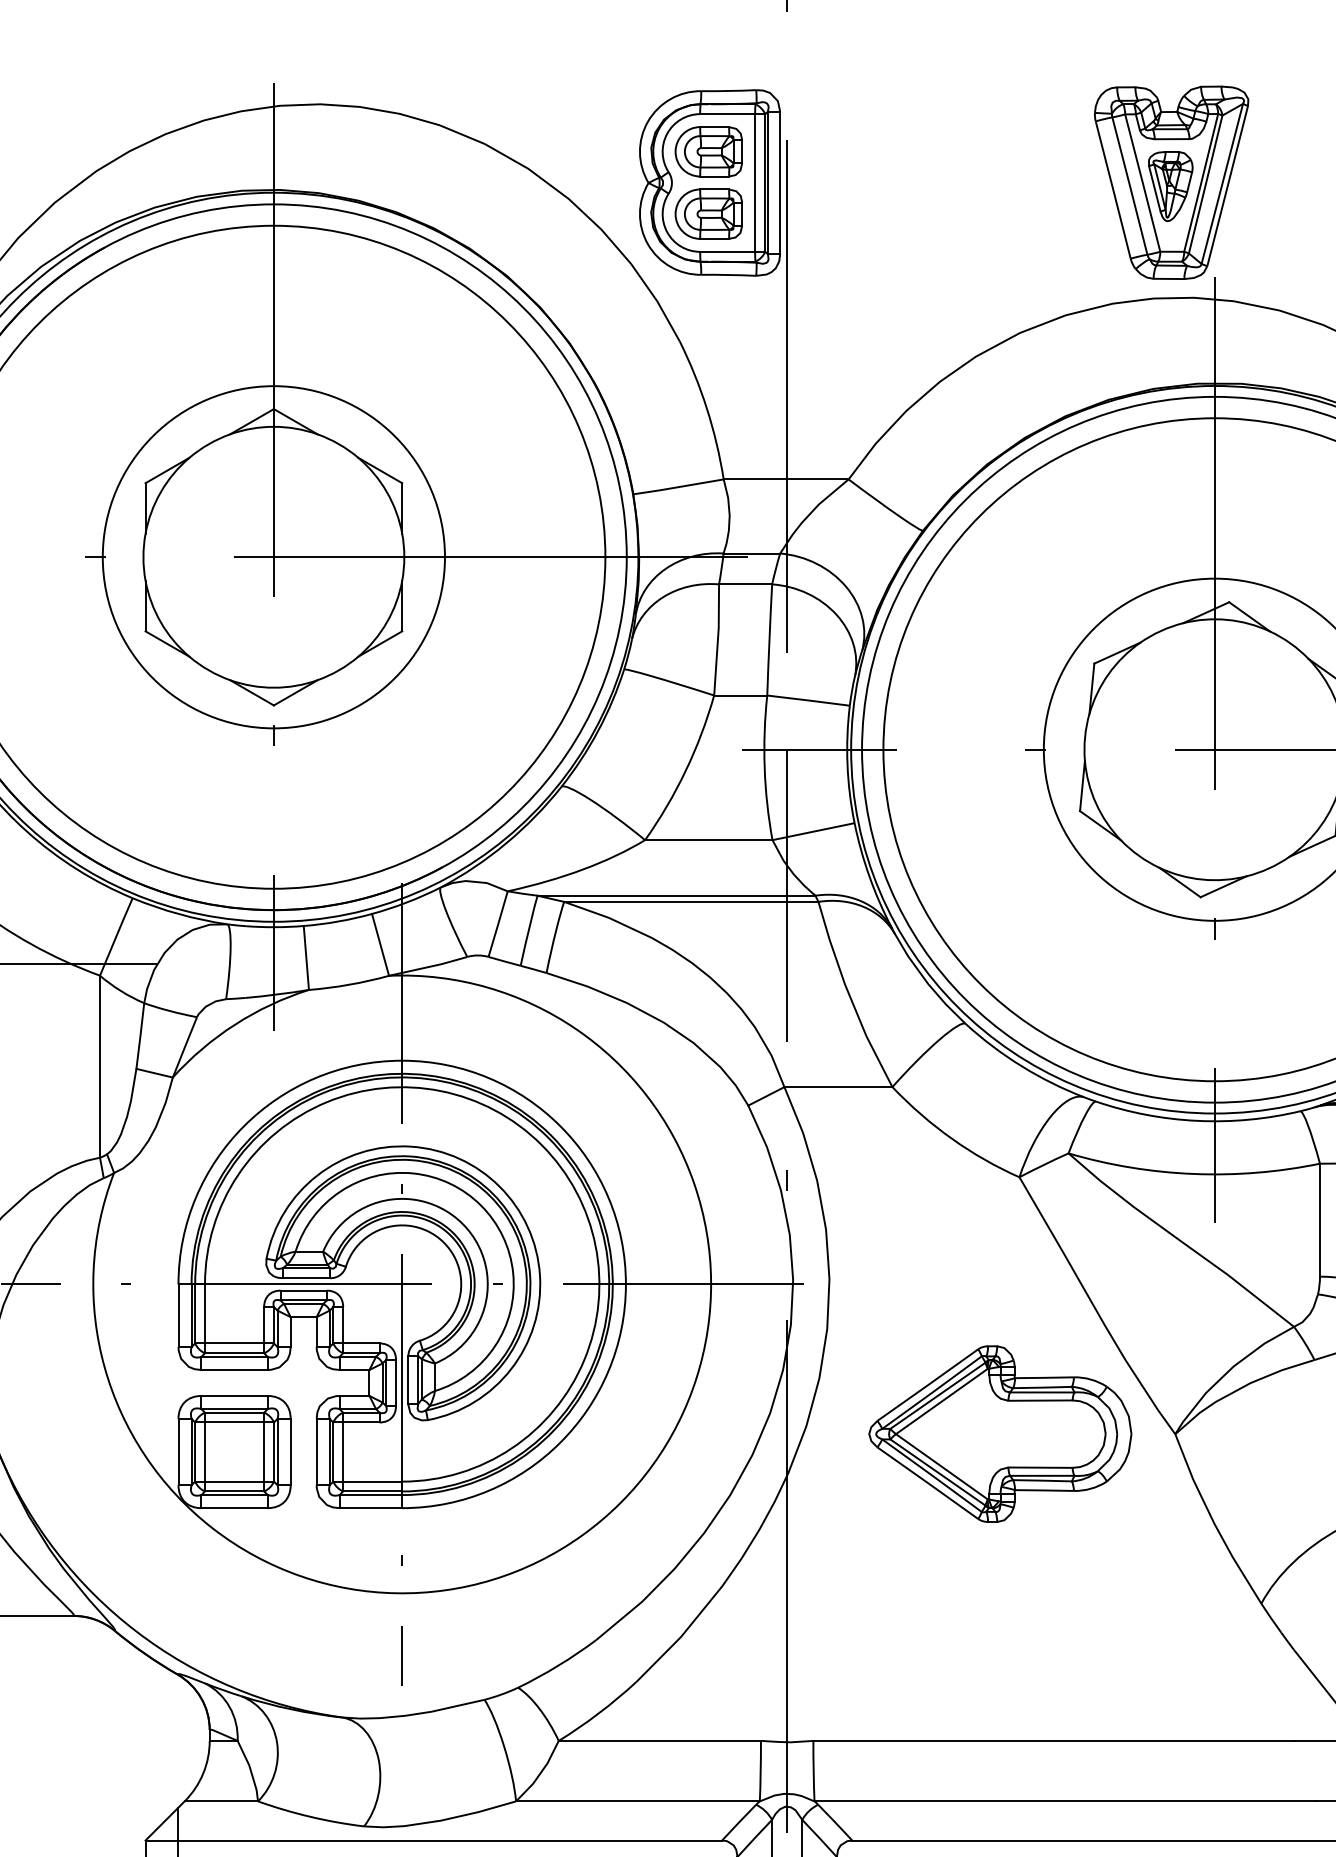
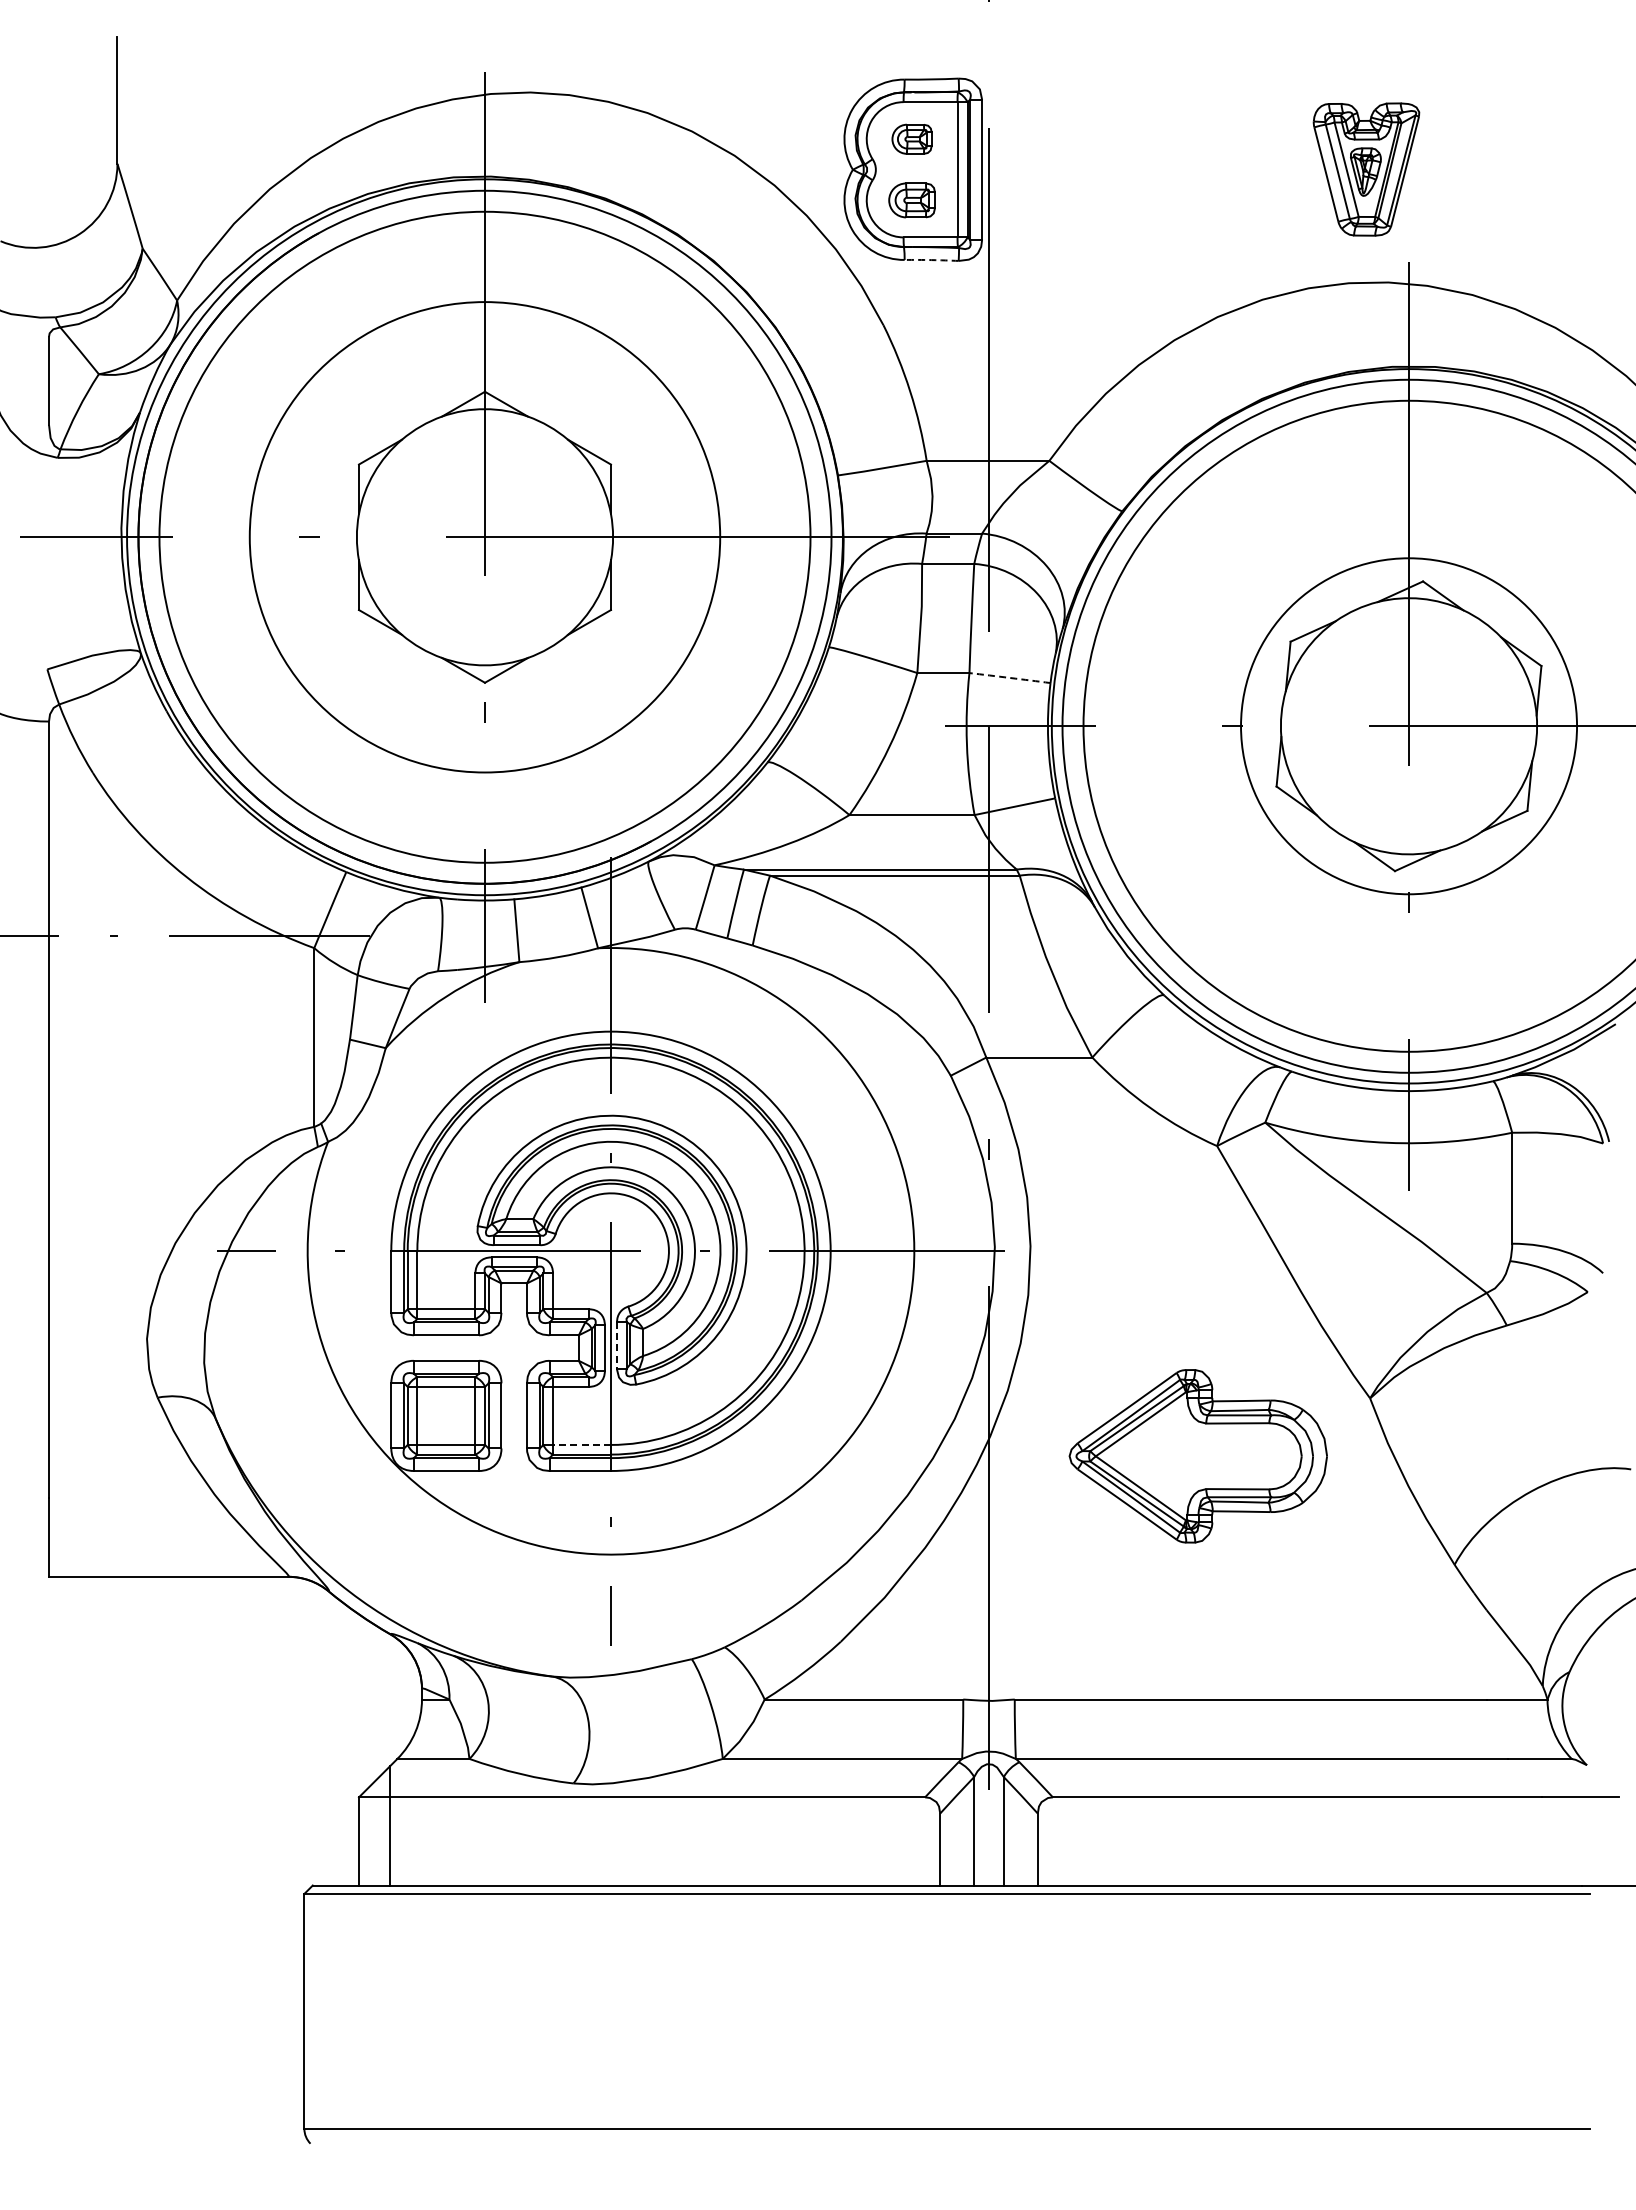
part: (708, 152) -> (911, 139), size x0.6
part: (1171, 182) -> (1366, 169), size x0.7
part: (708, 214) -> (911, 200), size x0.7
arc: (728, 275) -> (931, 260), solid -> dashed
circle: (273, 557) -> (484, 537), size x1.4
arc: (809, 700) -> (1010, 677), solid -> dashed
line: (408, 1380) -> (617, 1345), solid -> dashed
part: (999, 1434) -> (1197, 1456), moved
line: (373, 1481) -> (582, 1444), solid -> dashed

